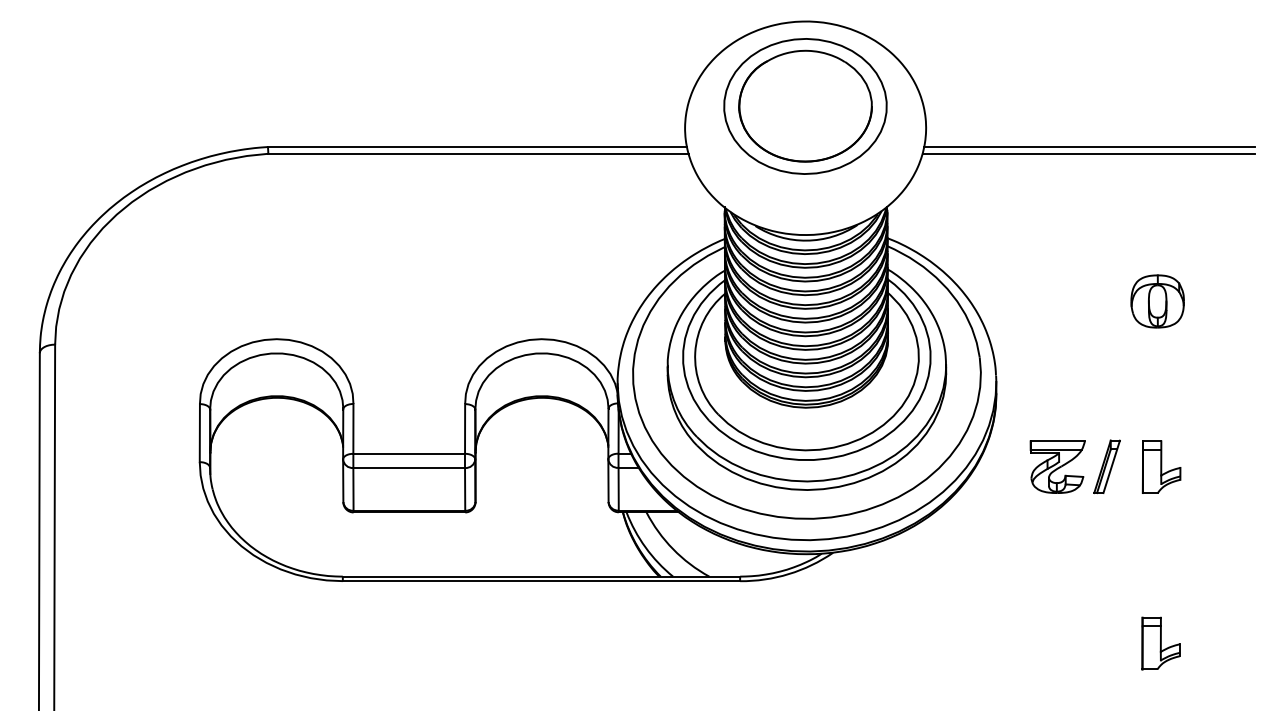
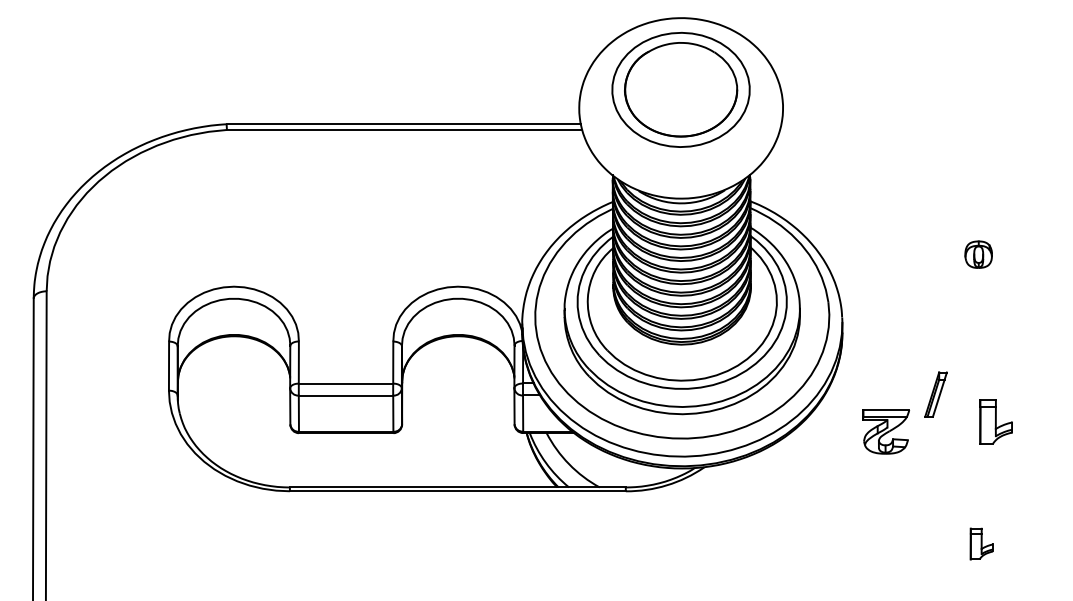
line: (1089, 147) -> (921, 124), removed
line: (1088, 153) -> (920, 129), removed
part: (1157, 301) -> (978, 254), size x0.6
part: (1056, 466) -> (885, 431), moved
part: (1160, 466) -> (995, 421), moved
part: (1160, 642) -> (981, 543), size x0.7

